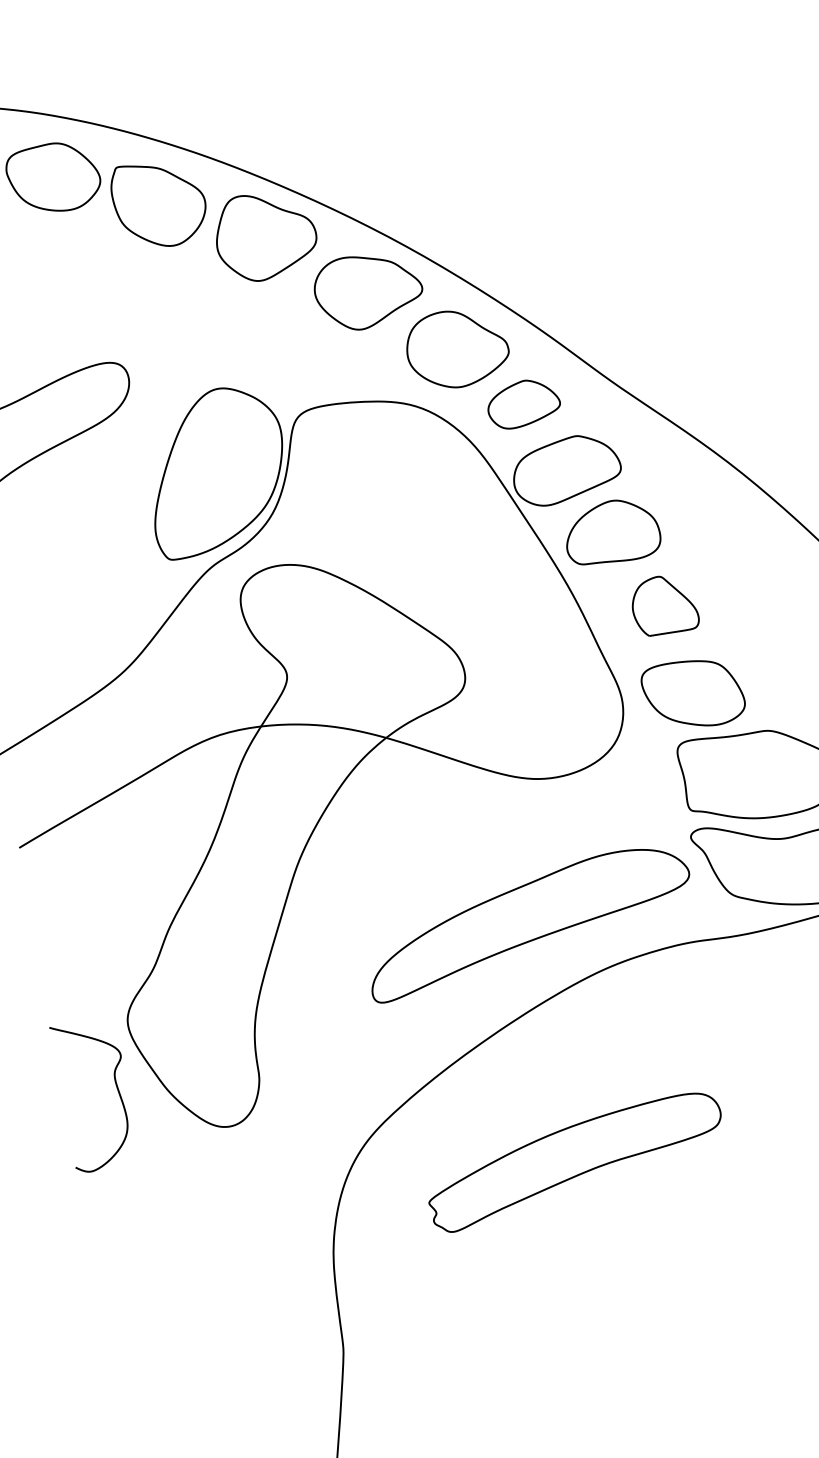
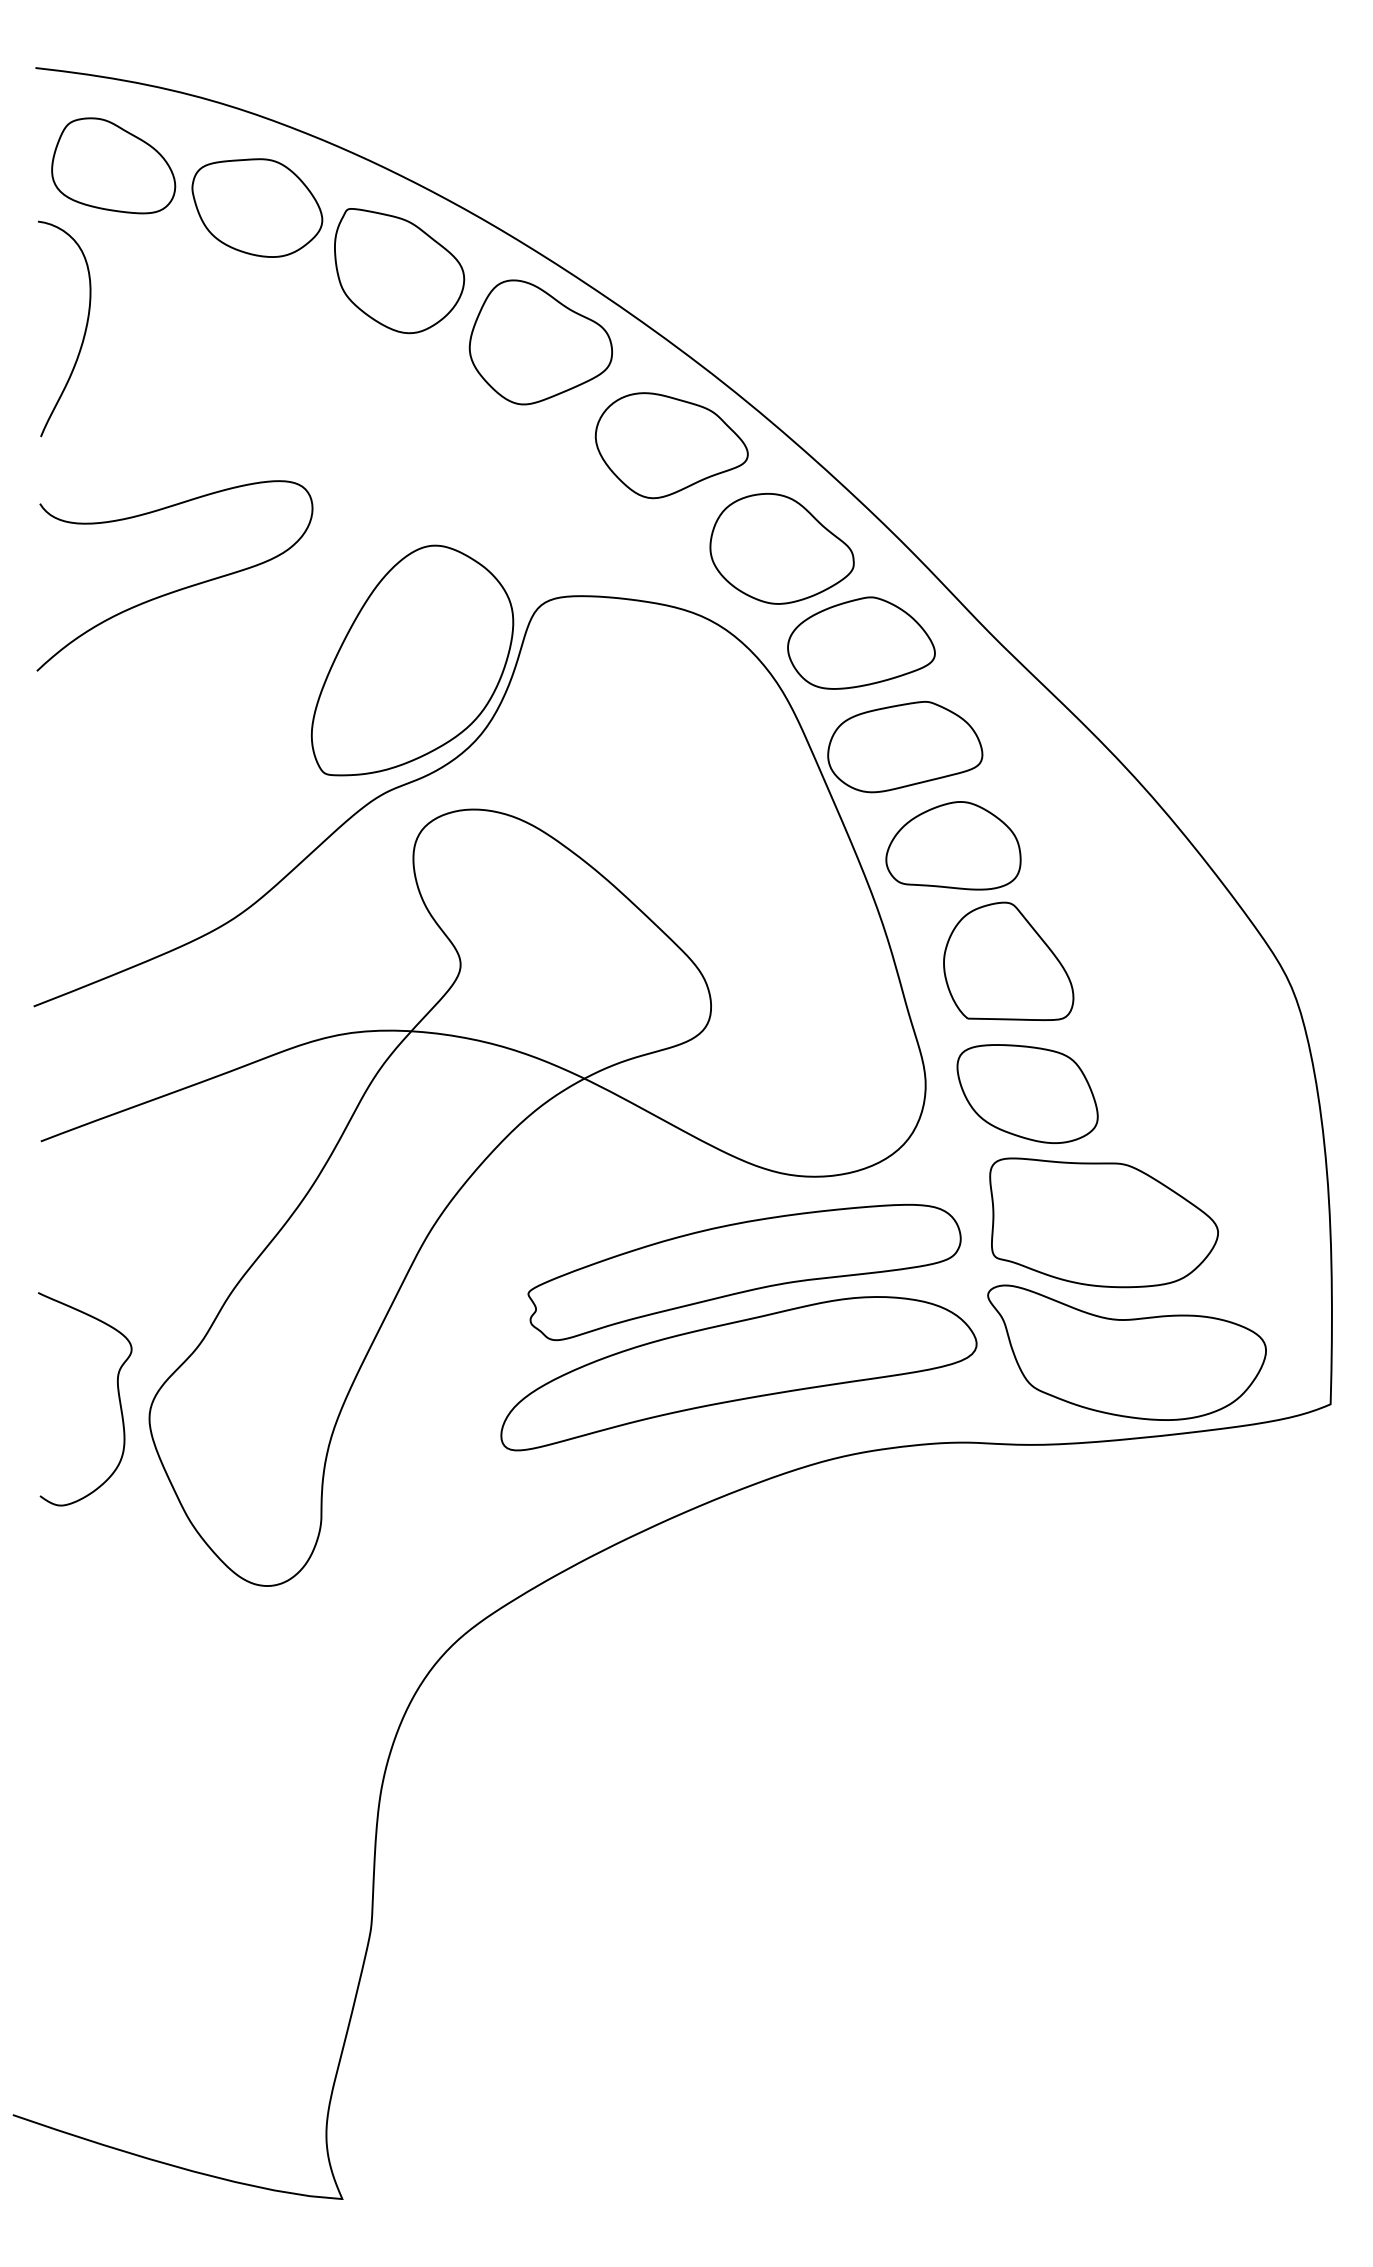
part: (523, 403) -> (861, 642), size x1.43
part: (663, 604) -> (1008, 960), size x1.43
curve: (116, 1086) -> (117, 1392), moved
part: (575, 1162) -> (744, 1272), moved

